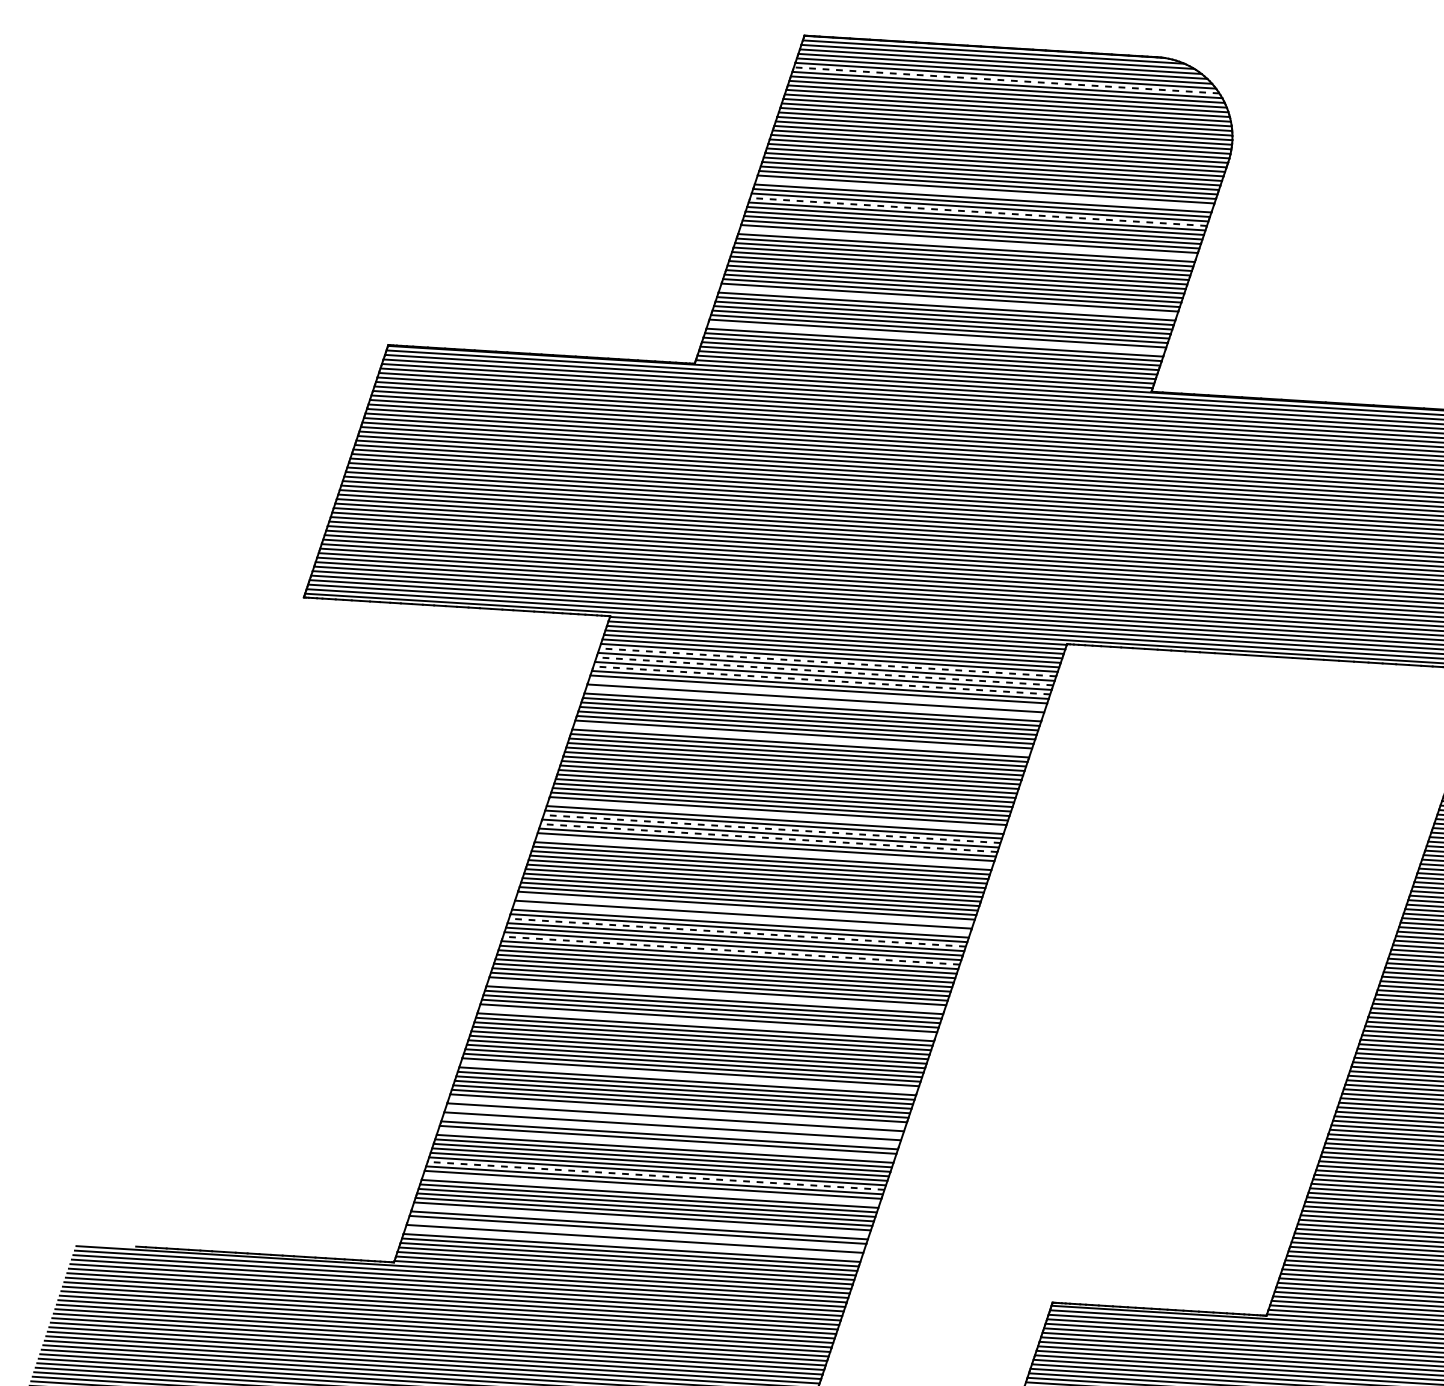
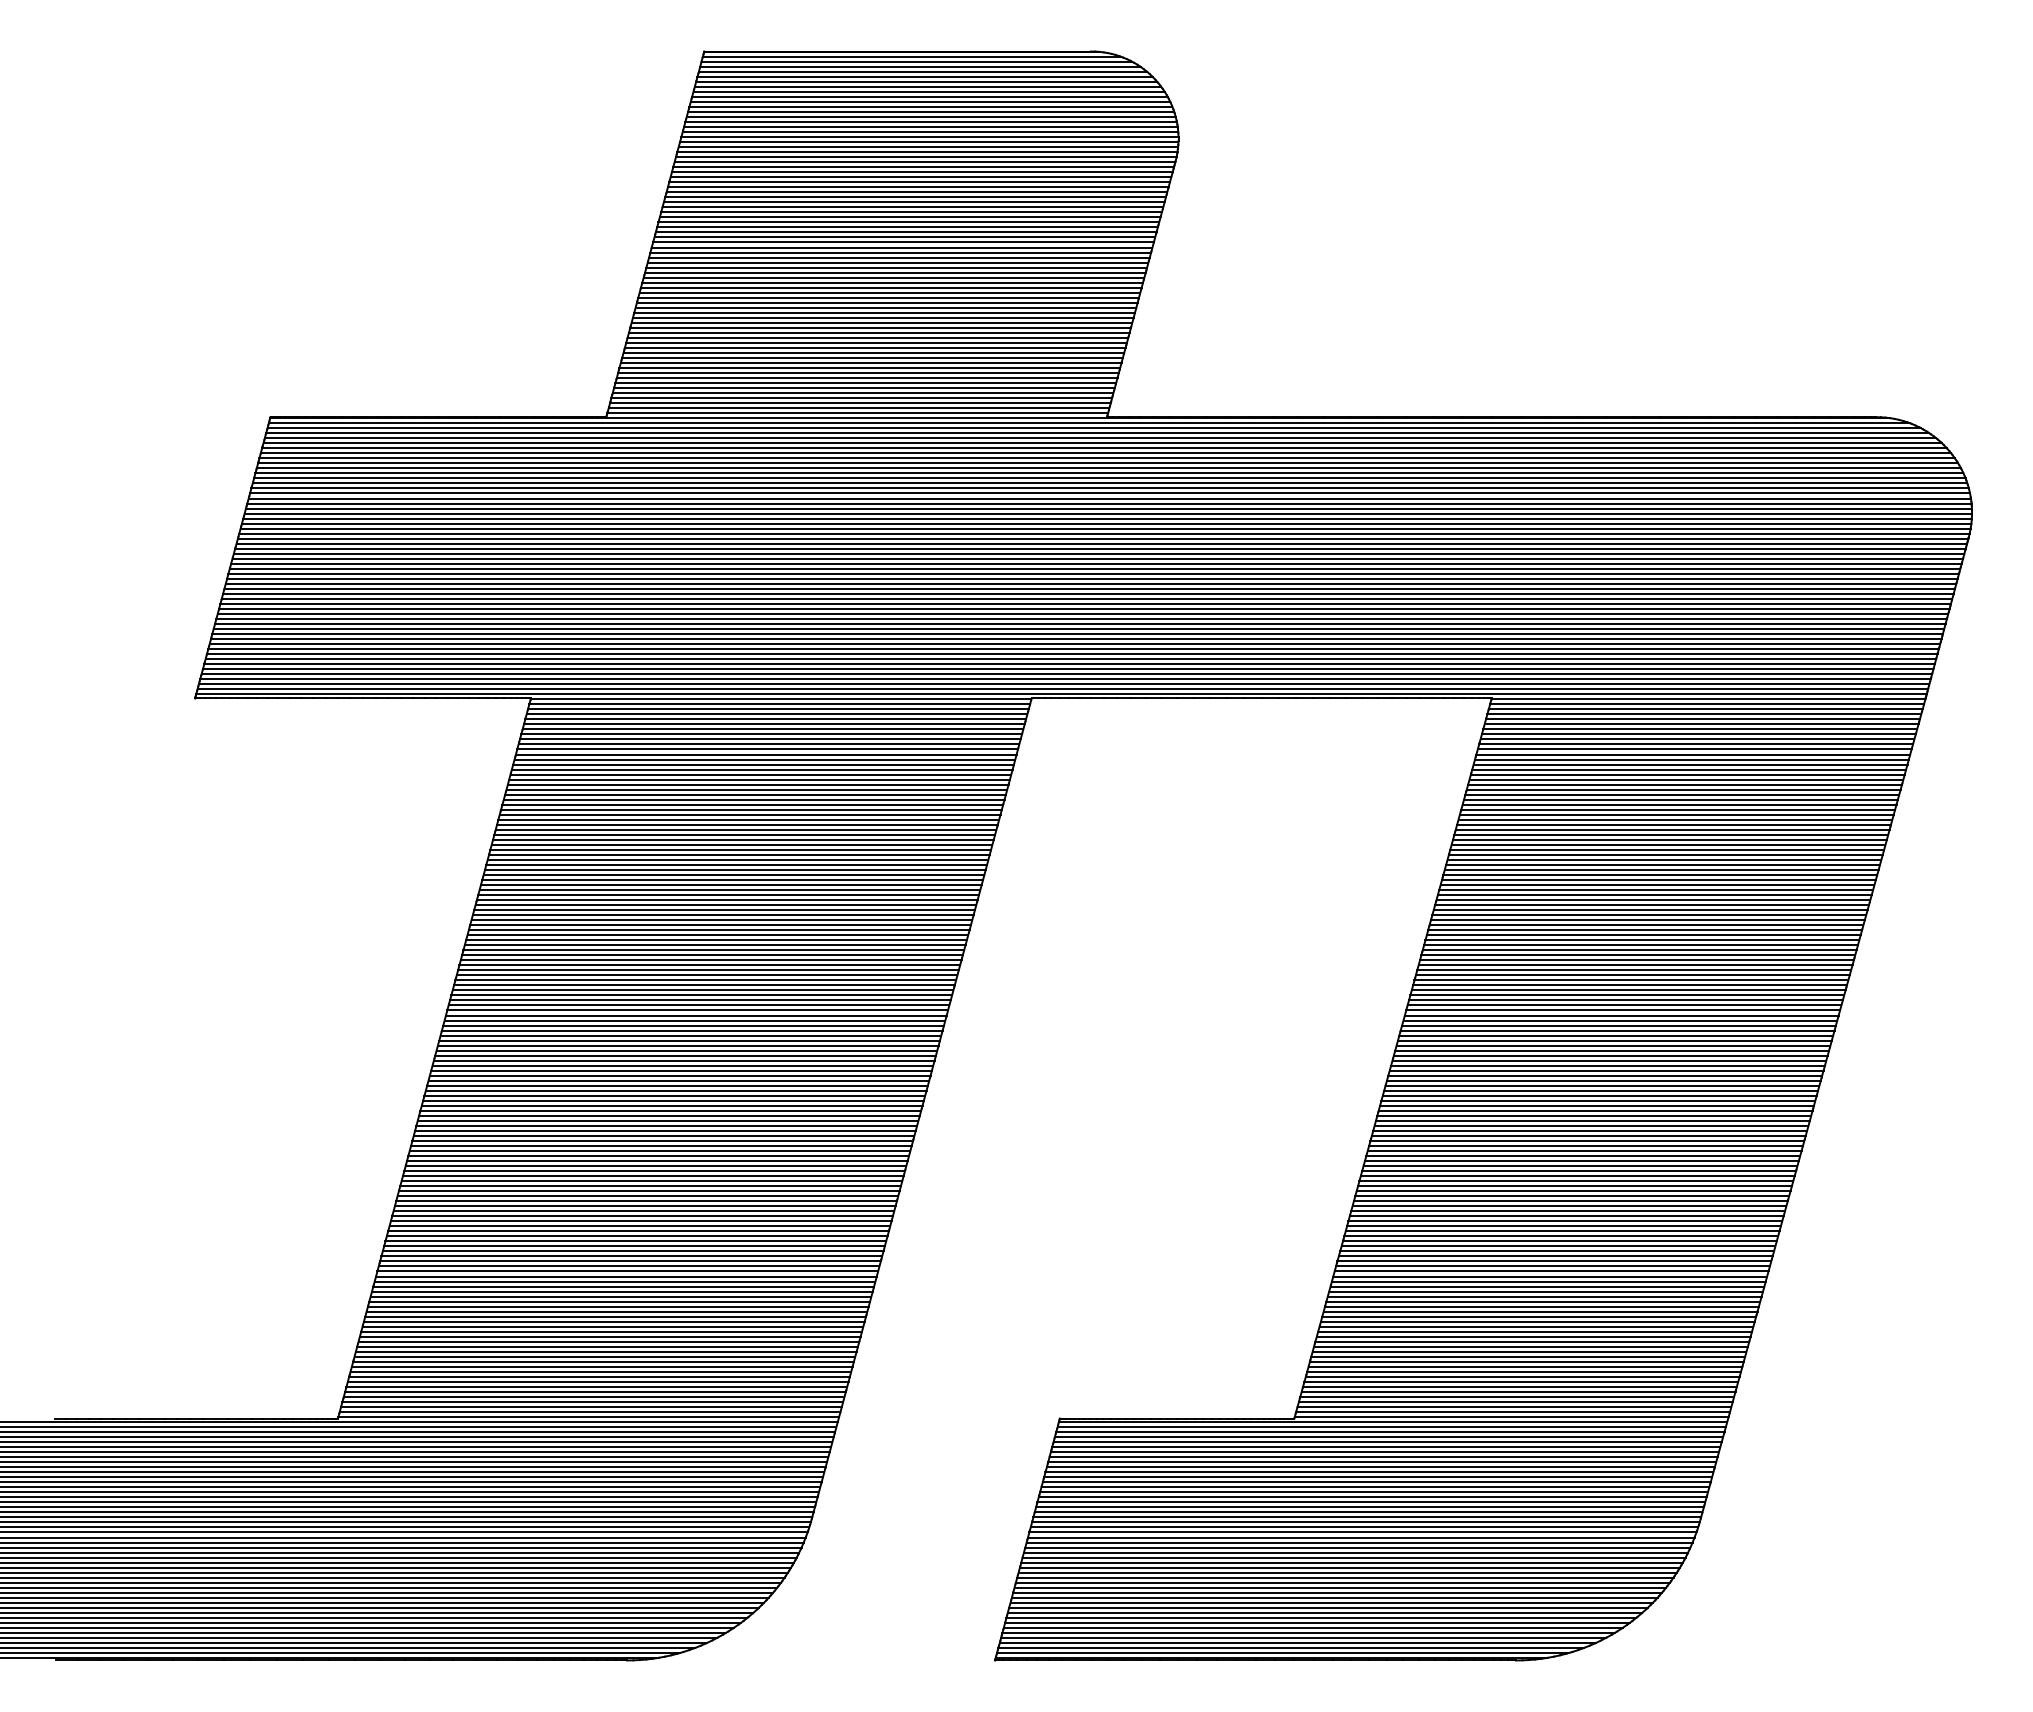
line: (1006, 80) -> (927, 86), dashed -> solid
line: (984, 194) -> (911, 212), added
line: (977, 211) -> (905, 232), dashed -> solid
line: (967, 243) -> (896, 267), added
line: (947, 301) -> (878, 332), added
line: (936, 338) -> (868, 373), added
line: (827, 662) -> (771, 734), dashed -> solid
line: (824, 671) -> (768, 744), dashed -> solid
line: (821, 680) -> (765, 754), dashed -> solid
line: (816, 693) -> (761, 769), added
line: (814, 702) -> (759, 779), added
line: (801, 738) -> (748, 819), added
line: (776, 815) -> (725, 905), added
line: (771, 829) -> (721, 920), dashed -> solid
line: (768, 838) -> (718, 930), dashed -> solid
line: (763, 851) -> (714, 945), added
line: (744, 910) -> (697, 1010), added
line: (741, 919) -> (694, 1020), added
line: (737, 932) -> (690, 1035), dashed -> solid
line: (731, 950) -> (685, 1055), dashed -> solid
line: (715, 995) -> (671, 1105), added
line: (706, 1022) -> (663, 1135), added
line: (688, 1077) -> (647, 1196), added
line: (676, 1112) -> (636, 1236), added
line: (674, 1121) -> (634, 1246), added
line: (670, 1130) -> (631, 1256), added
line: (666, 1144) -> (627, 1271), added
line: (655, 1175) -> (617, 1306), dashed -> solid
line: (650, 1189) -> (613, 1321), added
line: (640, 1220) -> (604, 1356), added
line: (636, 1234) -> (600, 1371), added
line: (632, 1243) -> (597, 1381), added

